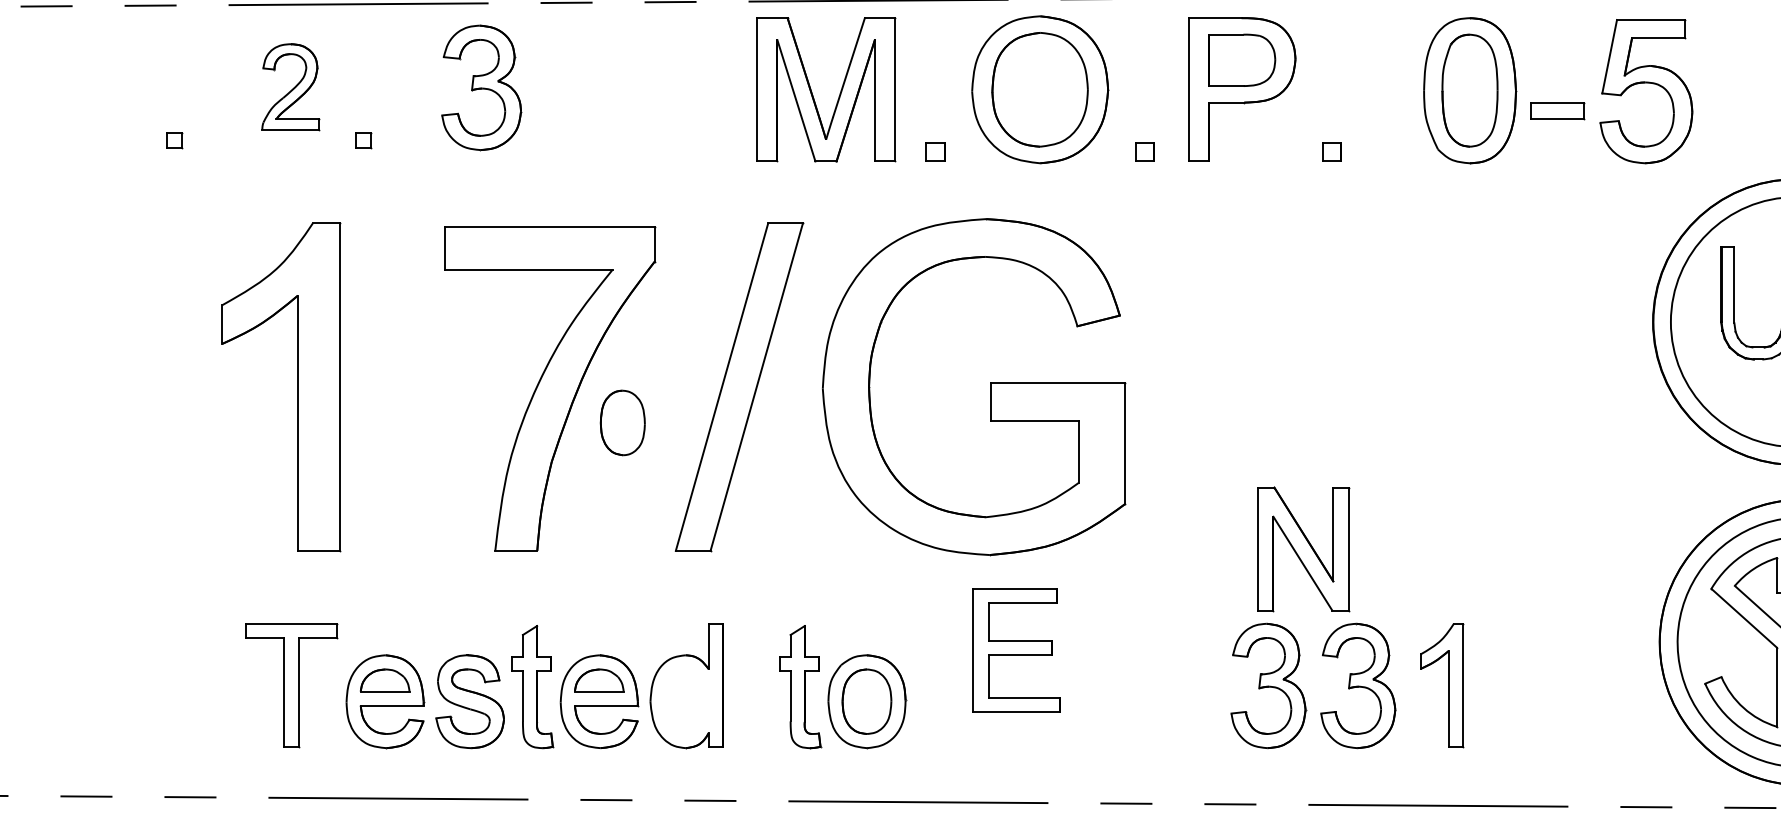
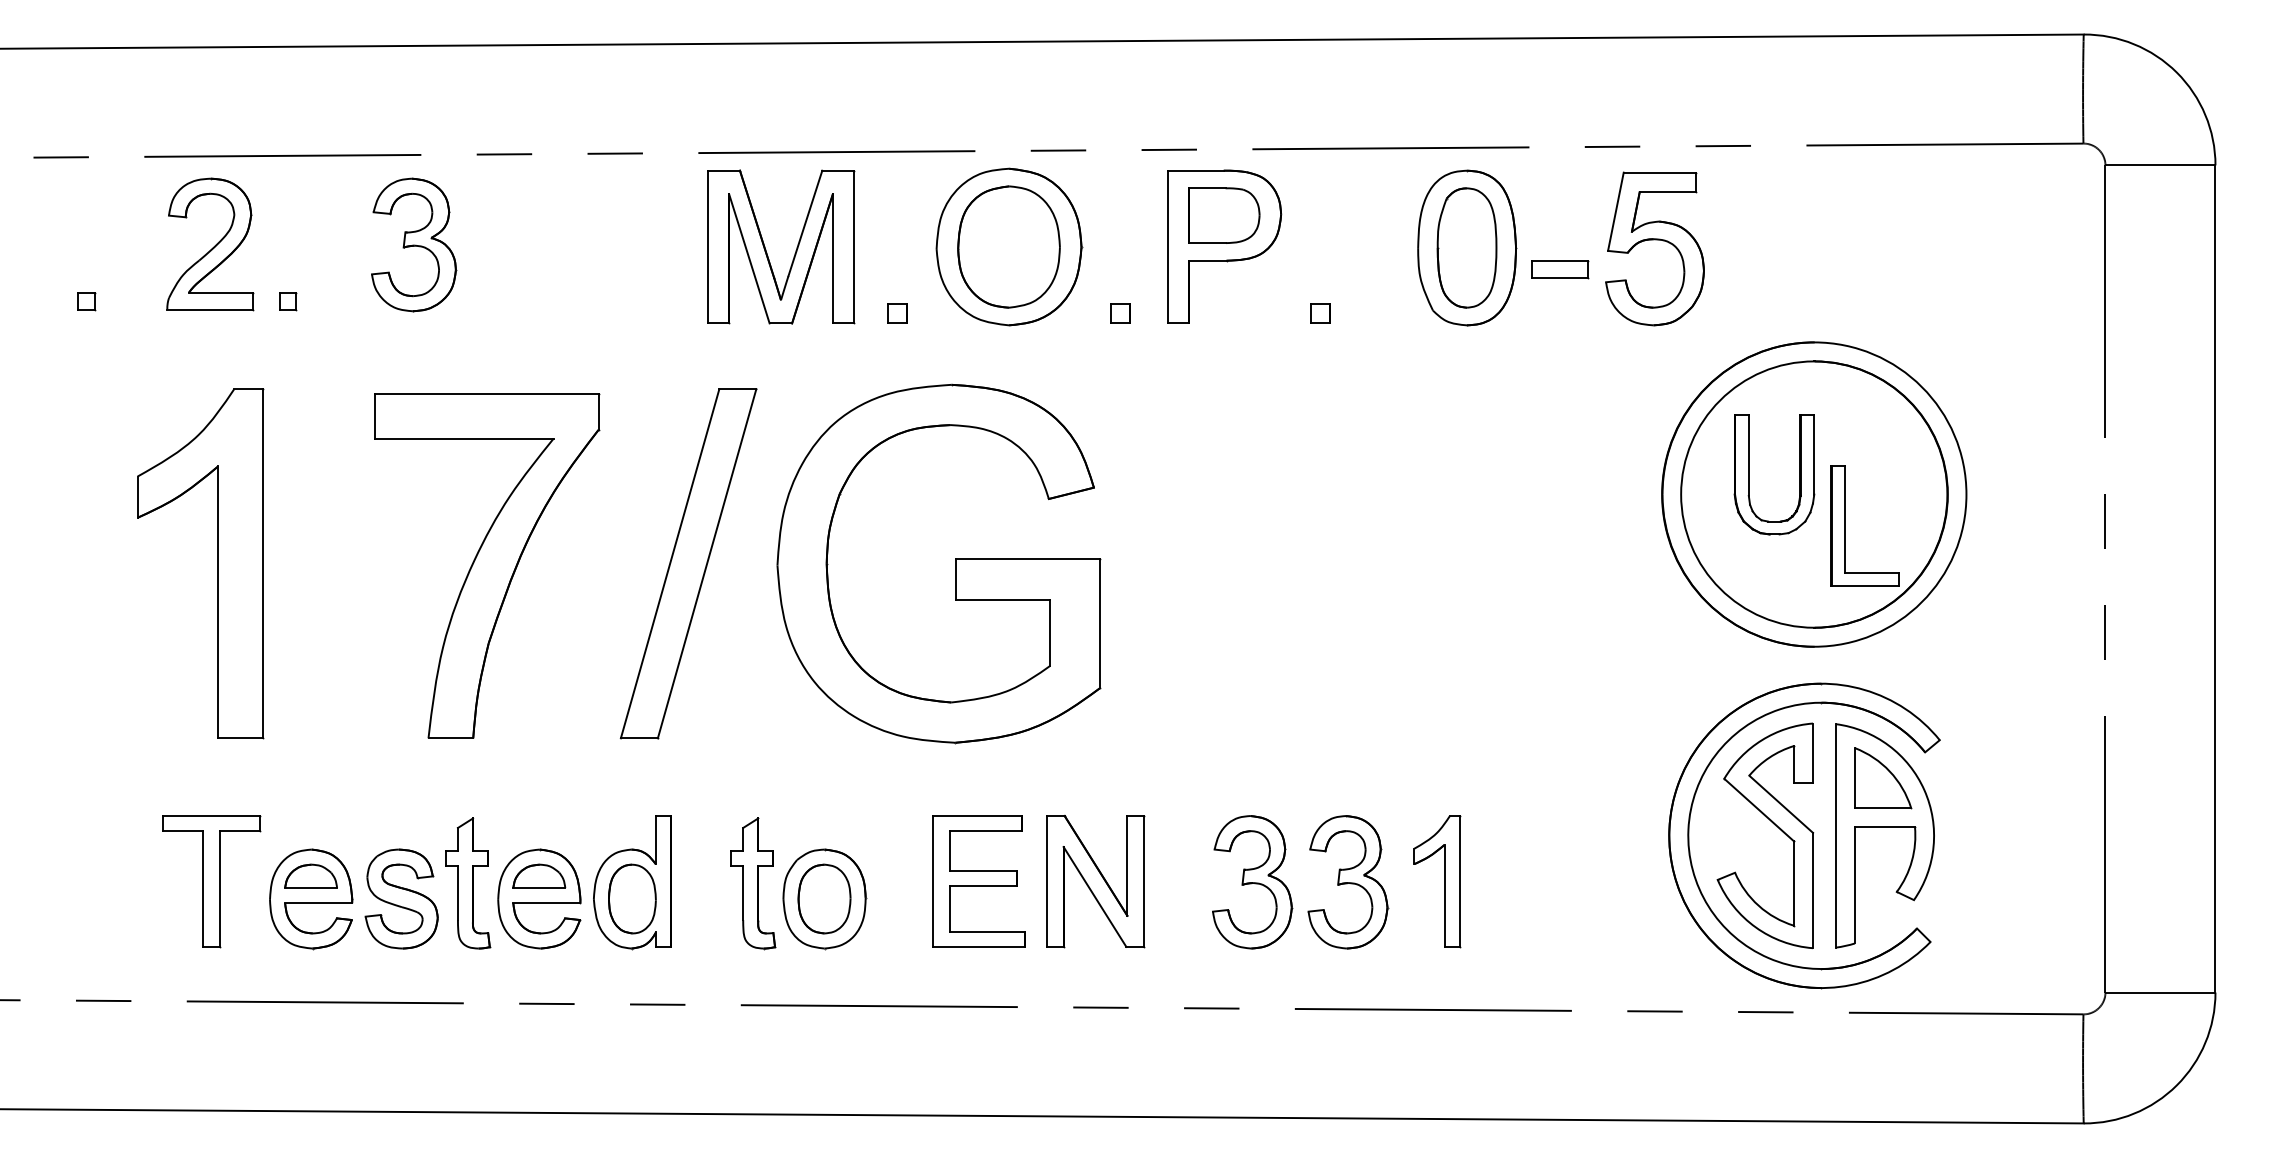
part: (290, 87) -> (210, 244), size x1.43
part: (622, 422) -> (632, 898), moved
part: (1303, 549) -> (1095, 881), moved
part: (1016, 650) -> (978, 881), moved

